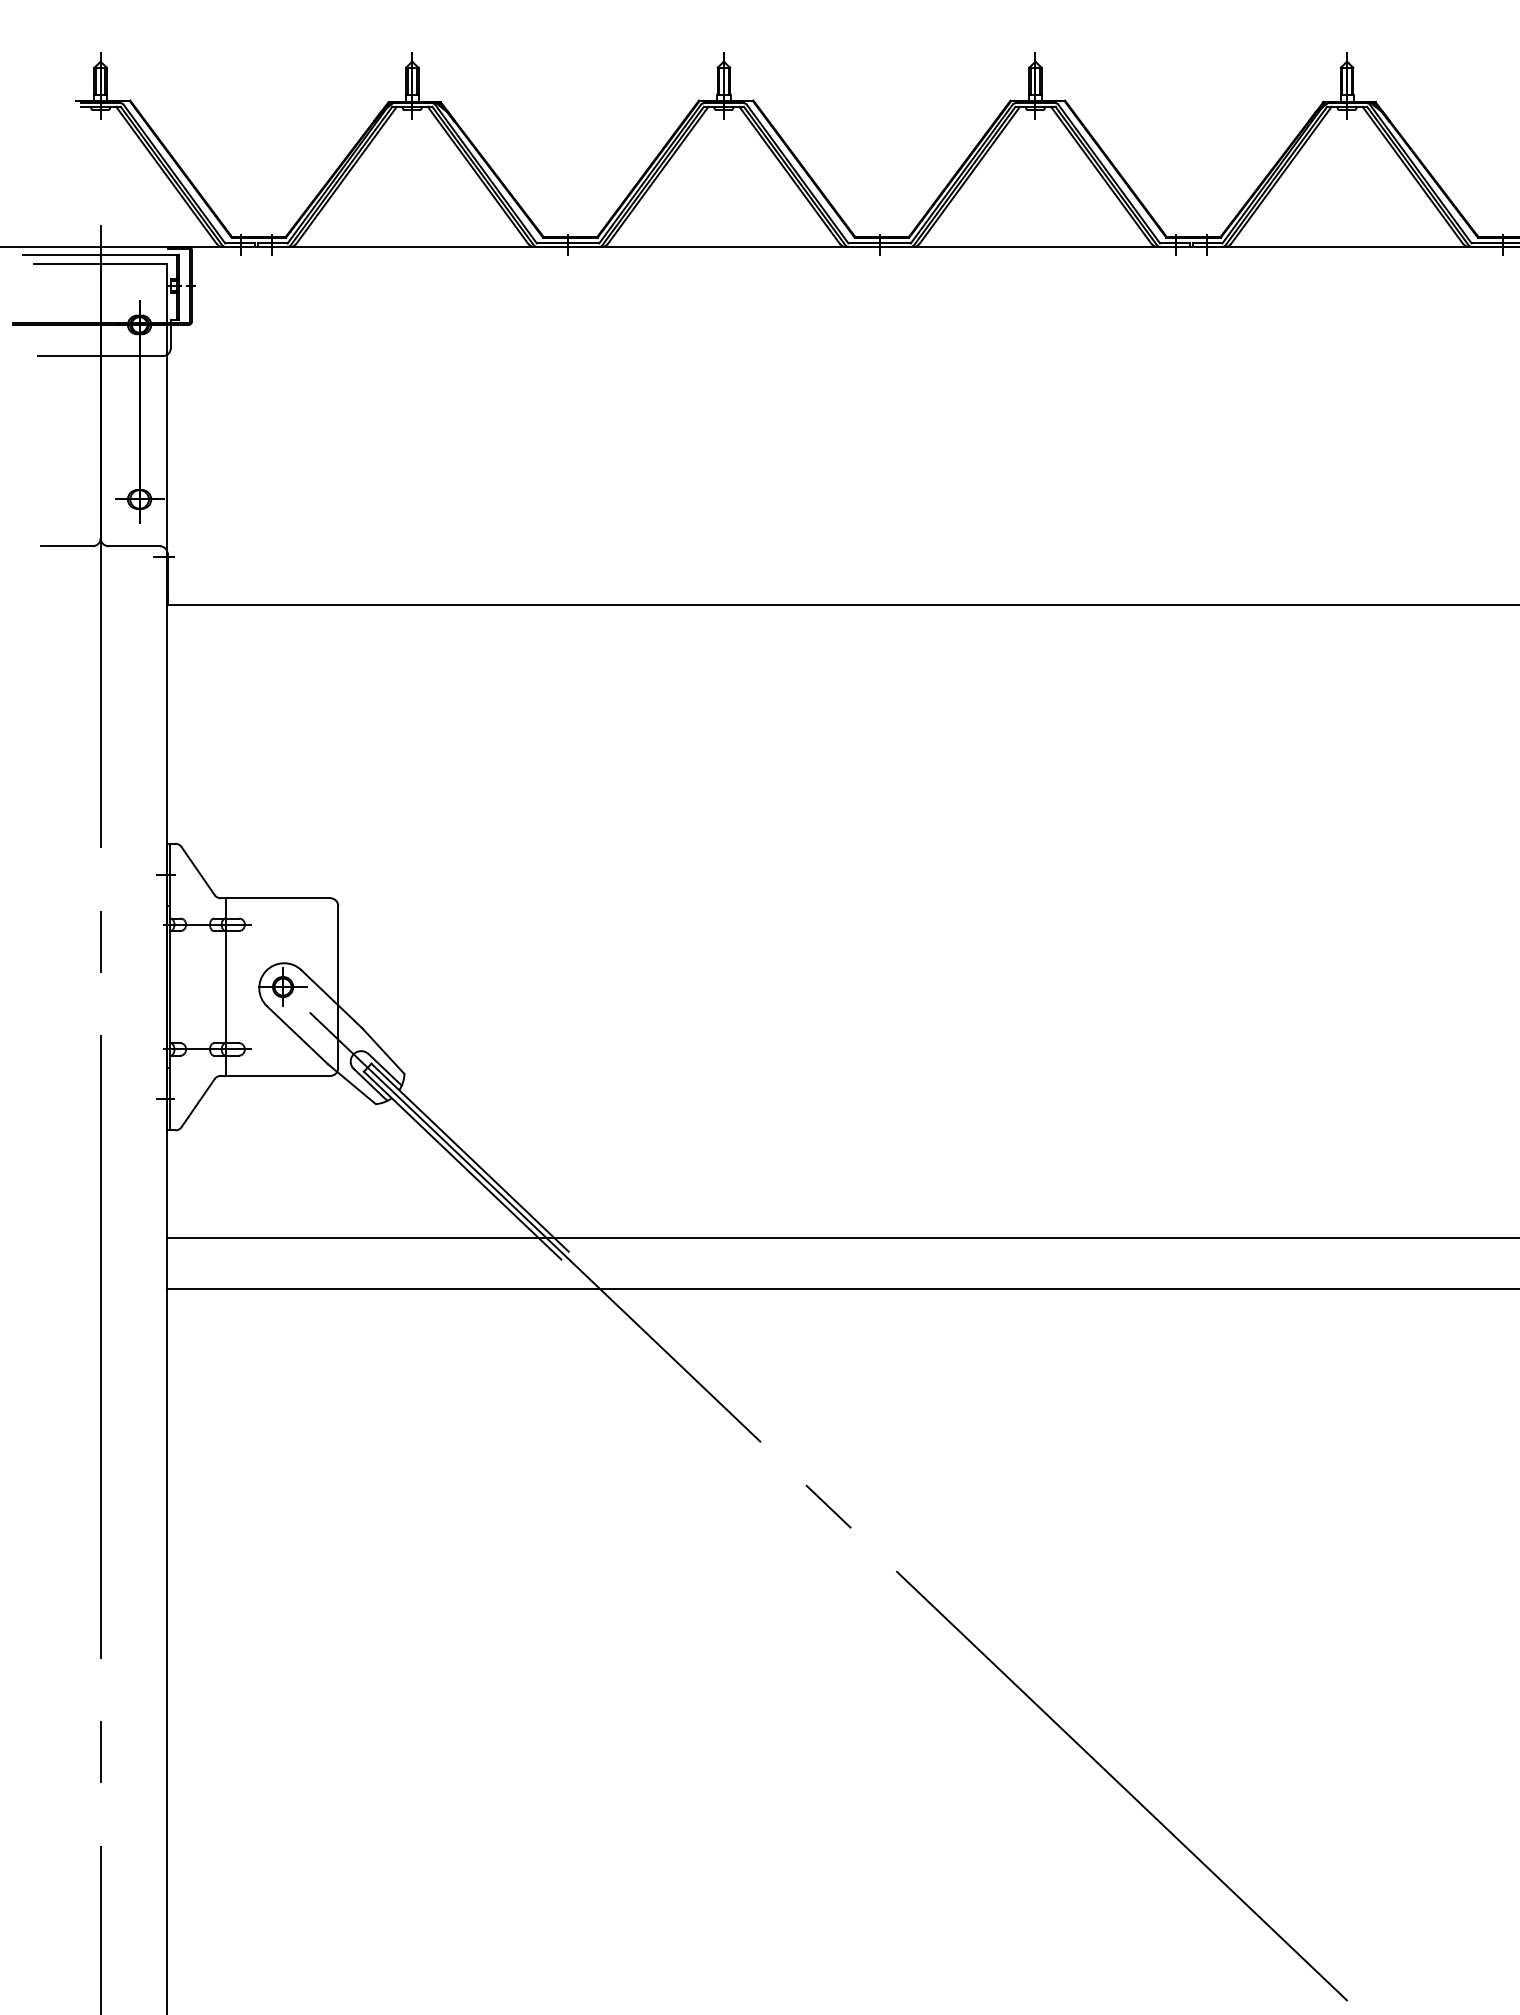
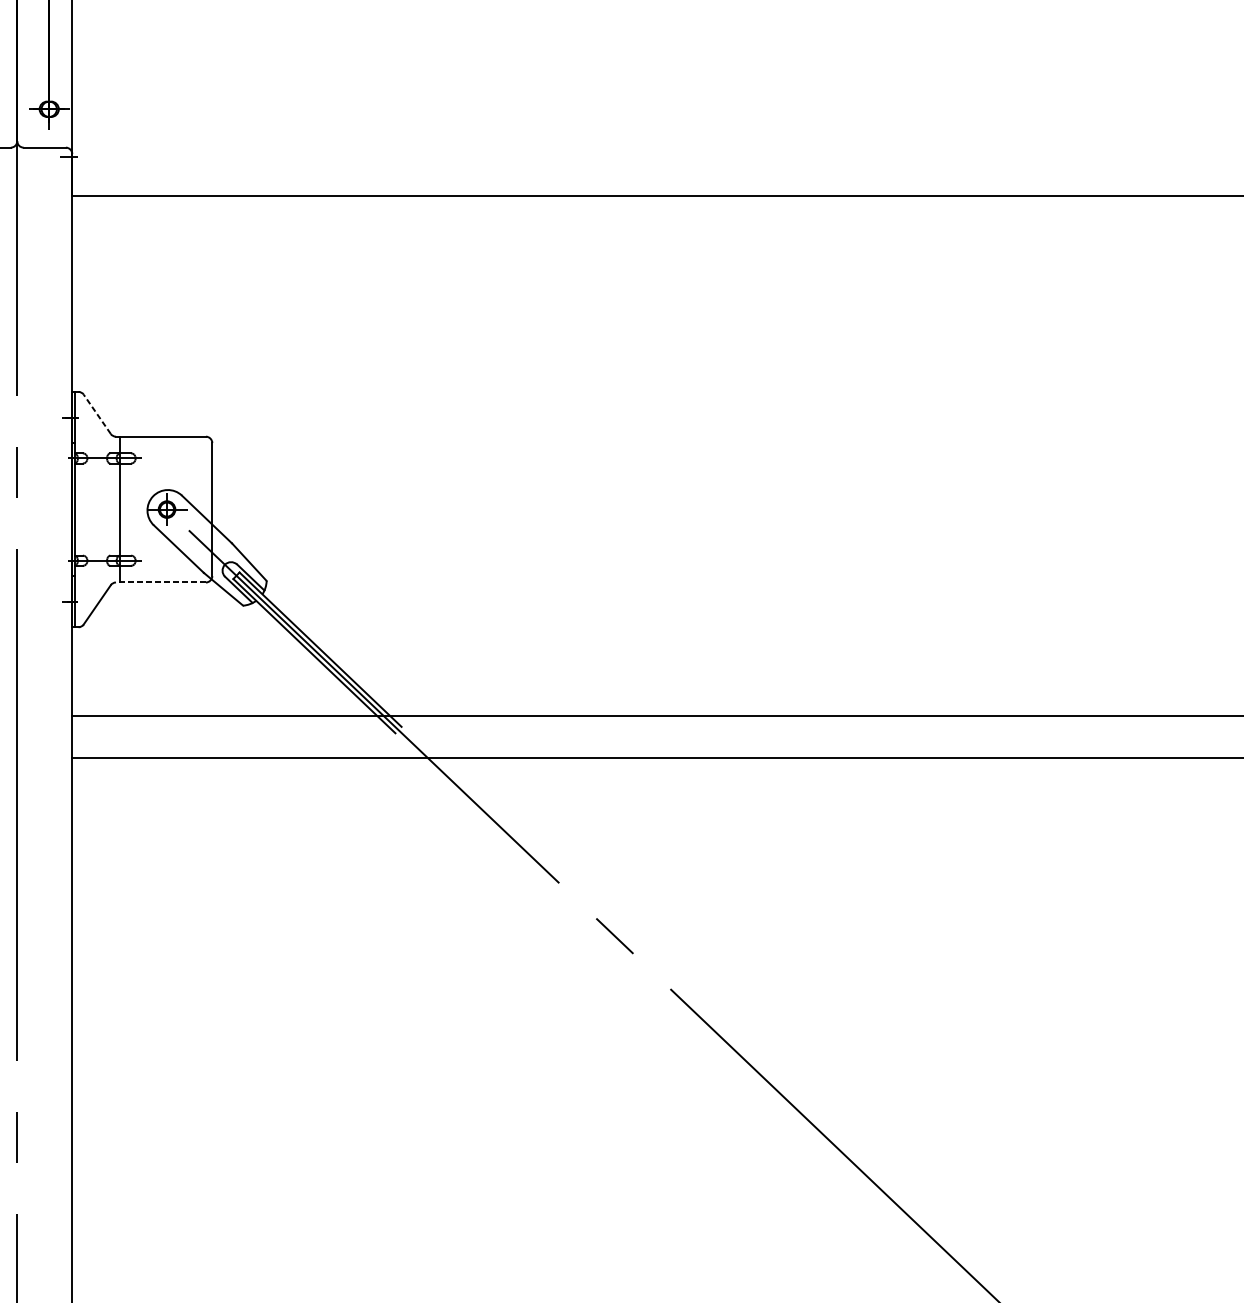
line: (198, 871) -> (97, 414), solid -> dashed
line: (275, 1075) -> (160, 582), solid -> dashed

